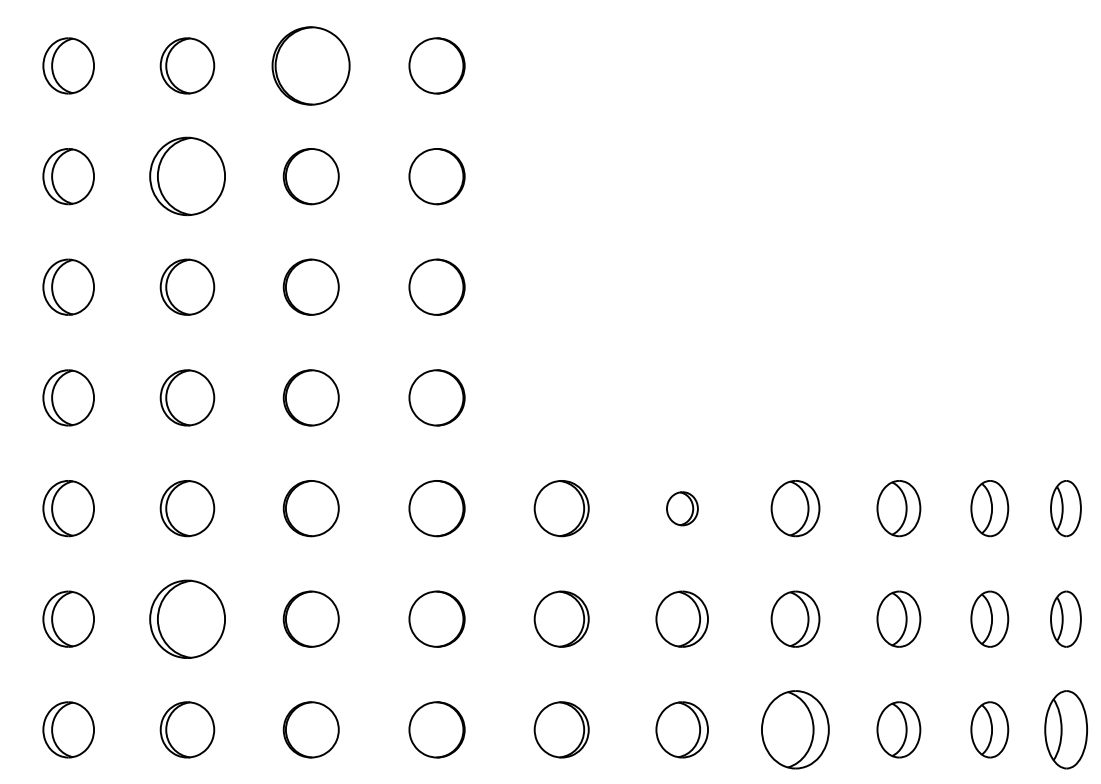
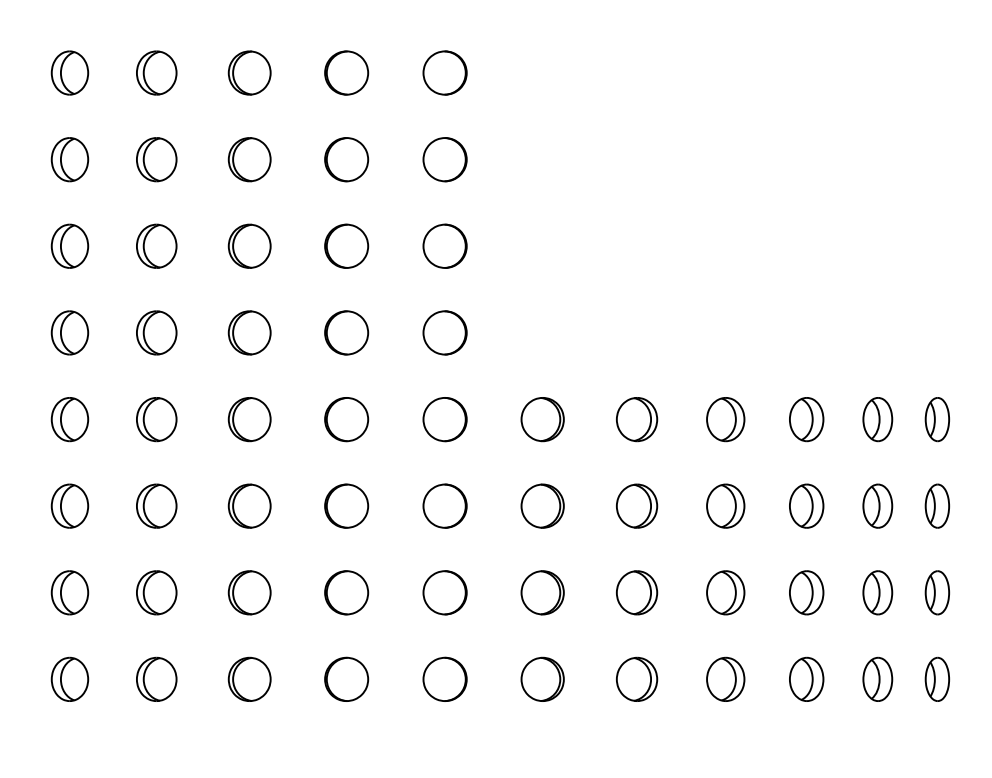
part: (311, 65) -> (346, 72), size x0.71
part: (187, 176) -> (249, 159), size x0.71
part: (682, 508) -> (637, 419), size x1.67
part: (187, 618) -> (249, 505), size x0.71
part: (795, 729) -> (725, 592), size x0.71
part: (1064, 729) -> (936, 592), size x0.71

